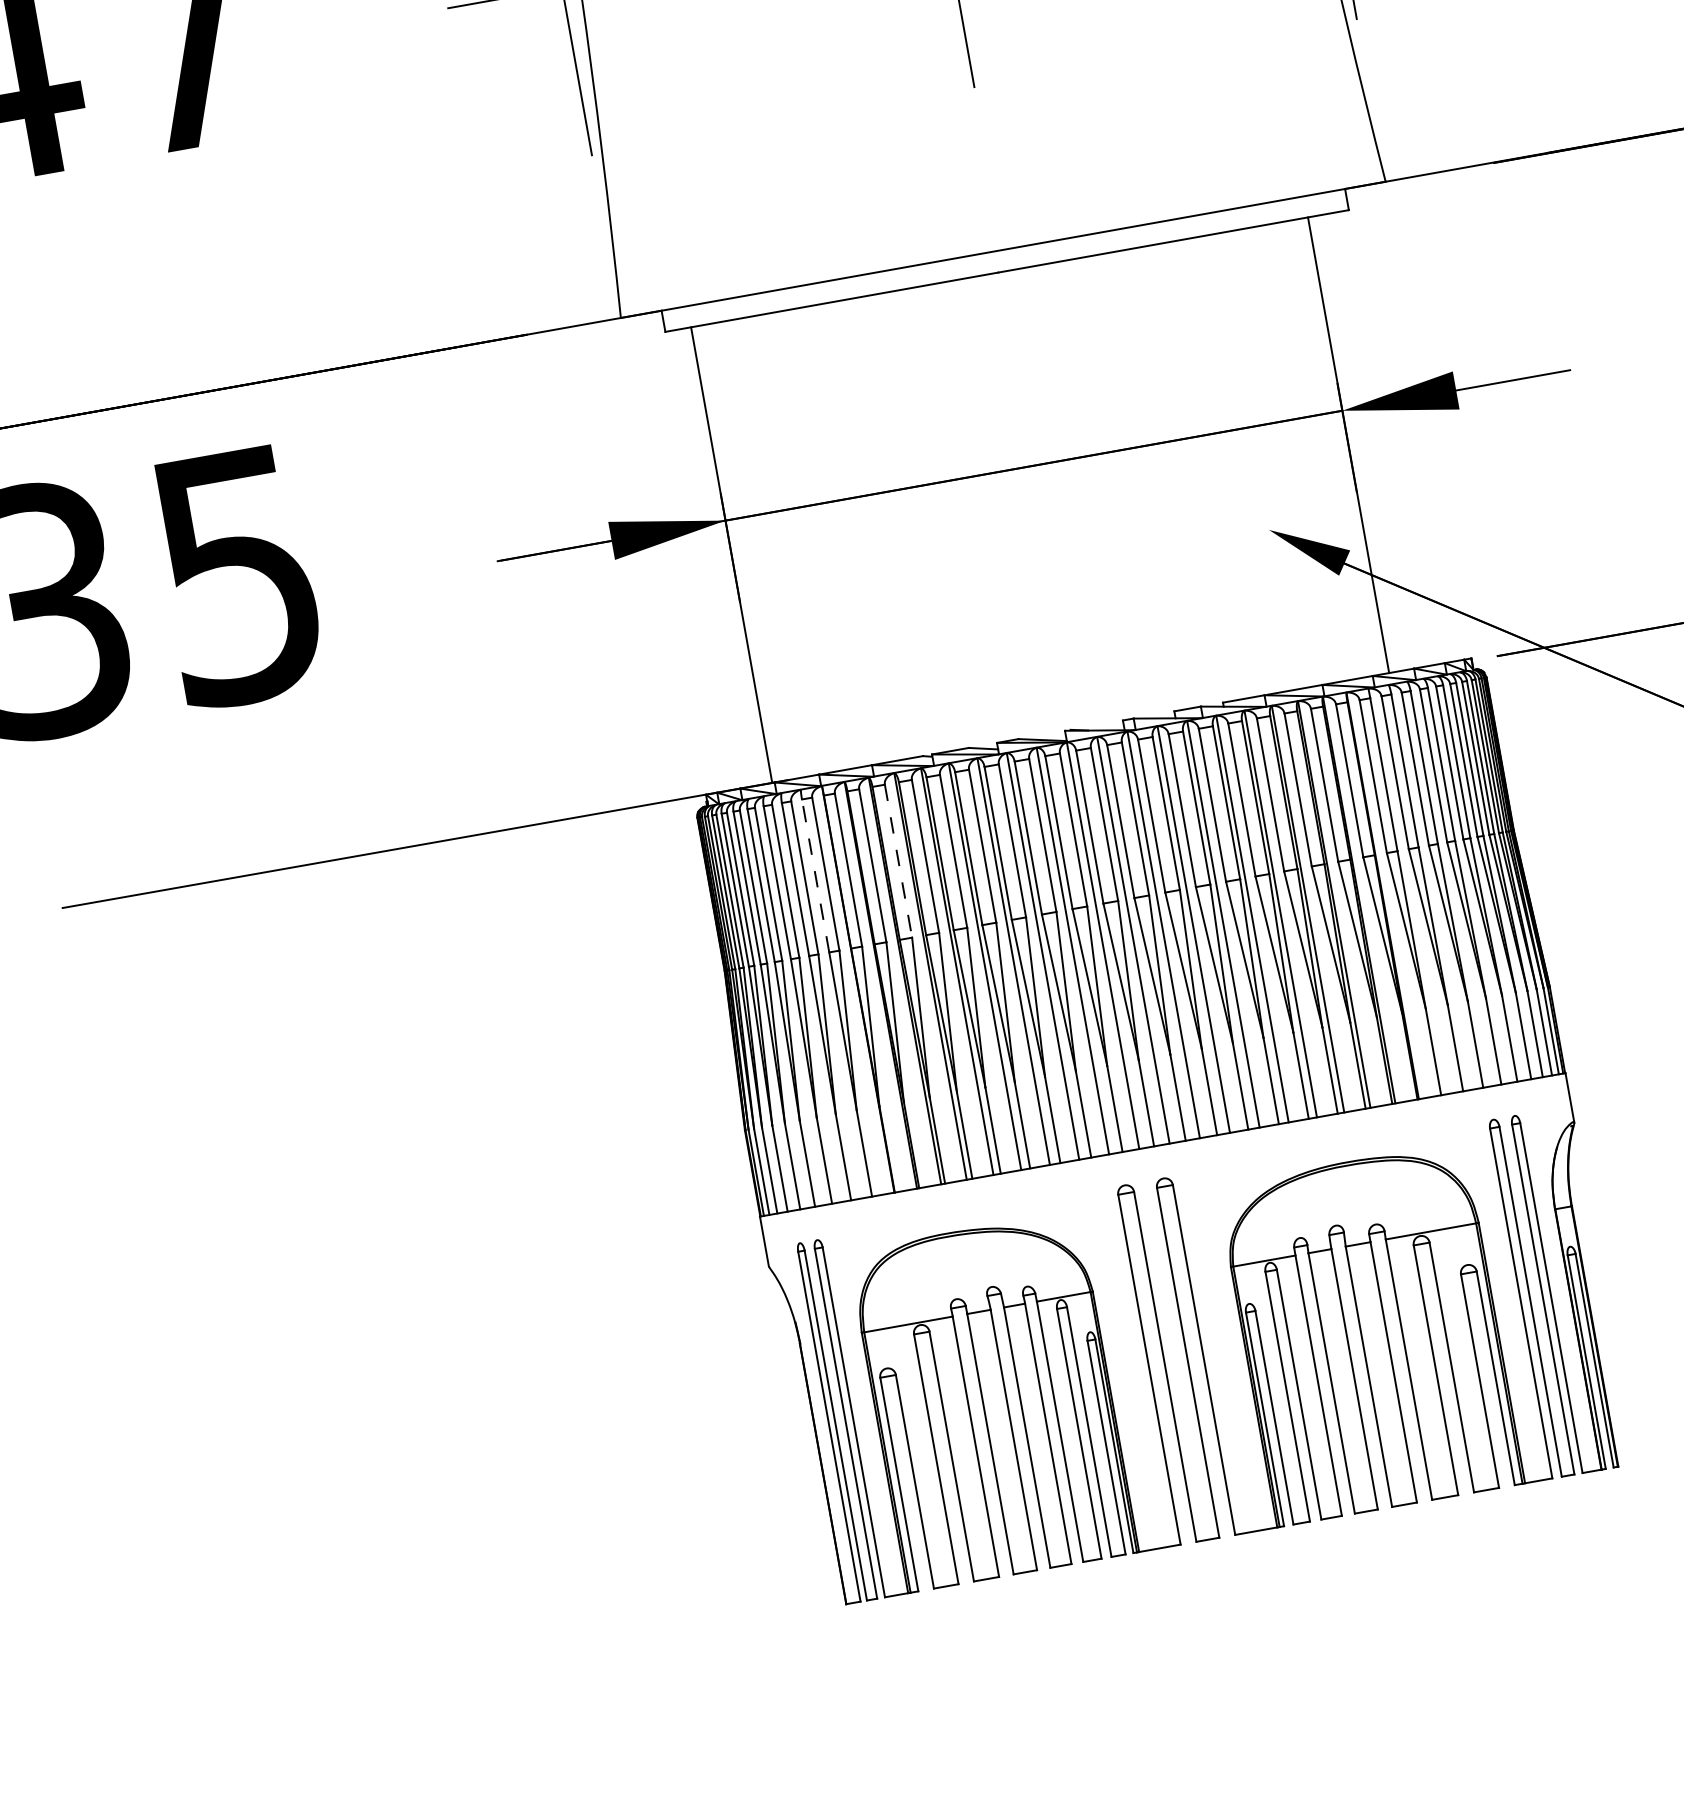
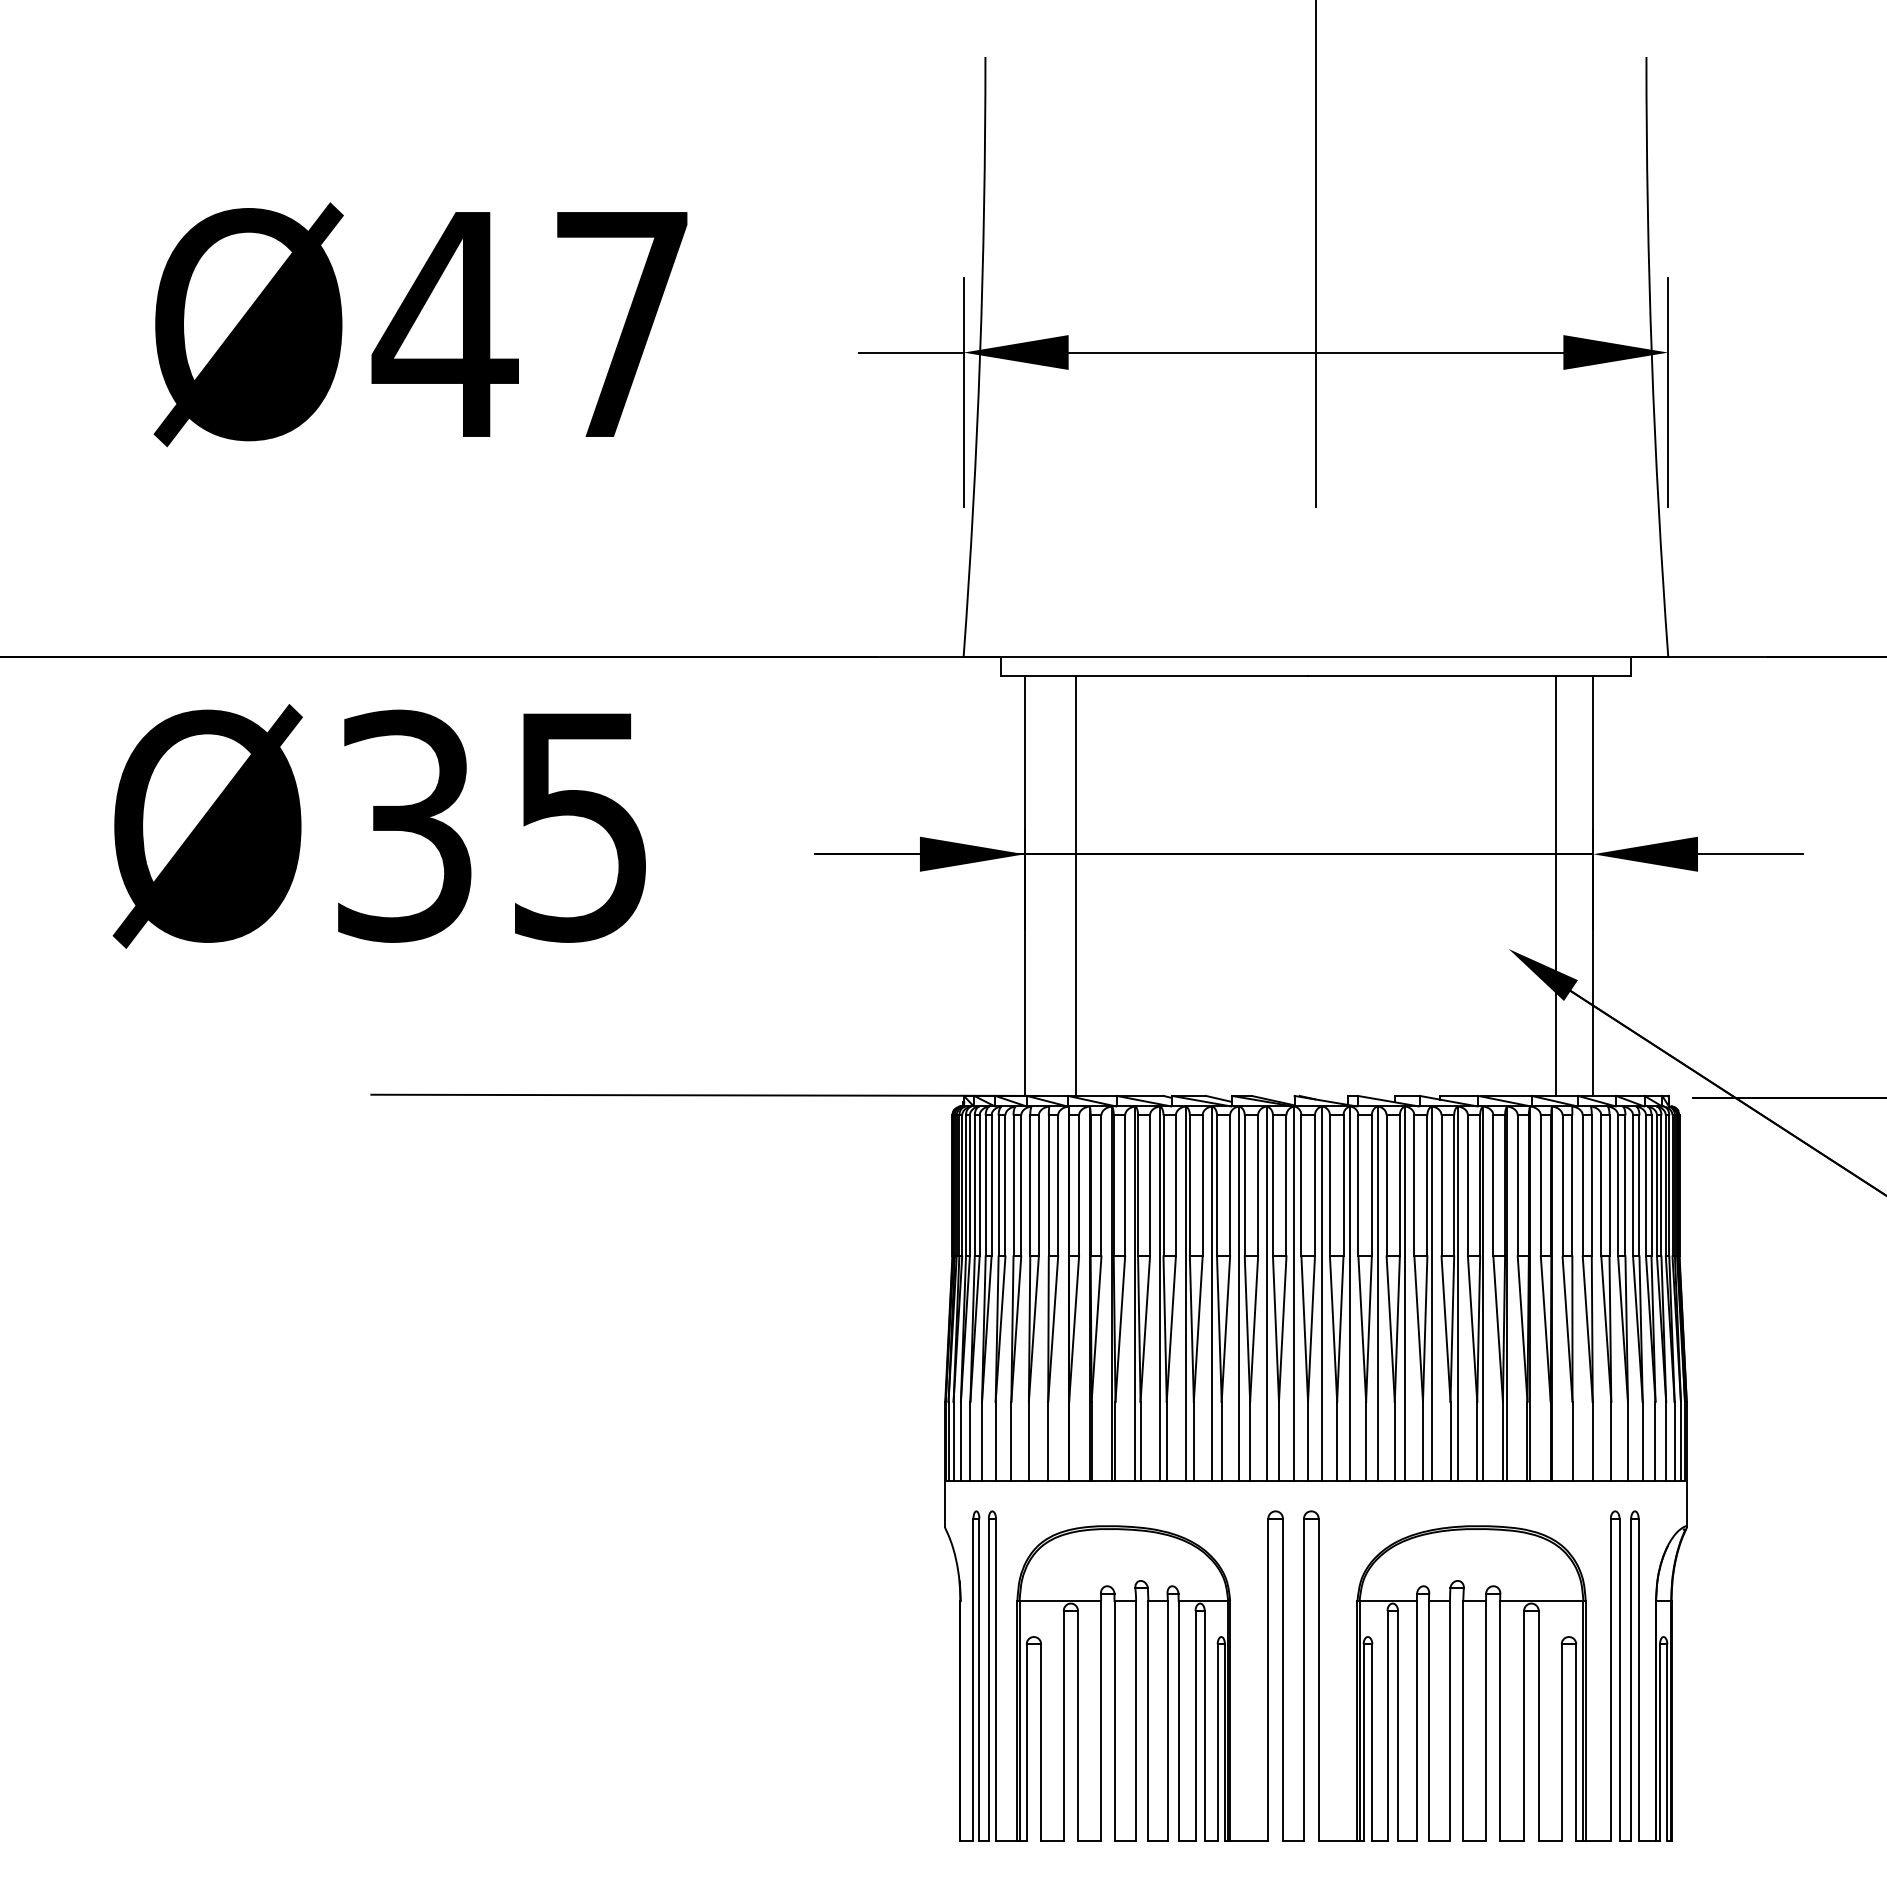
line: (1307, 451) -> (1555, 885), added
line: (787, 544) -> (1076, 885), added
line: (899, 861) -> (1125, 1186), dashed -> solid
line: (815, 875) -> (1048, 1185), dashed -> solid

